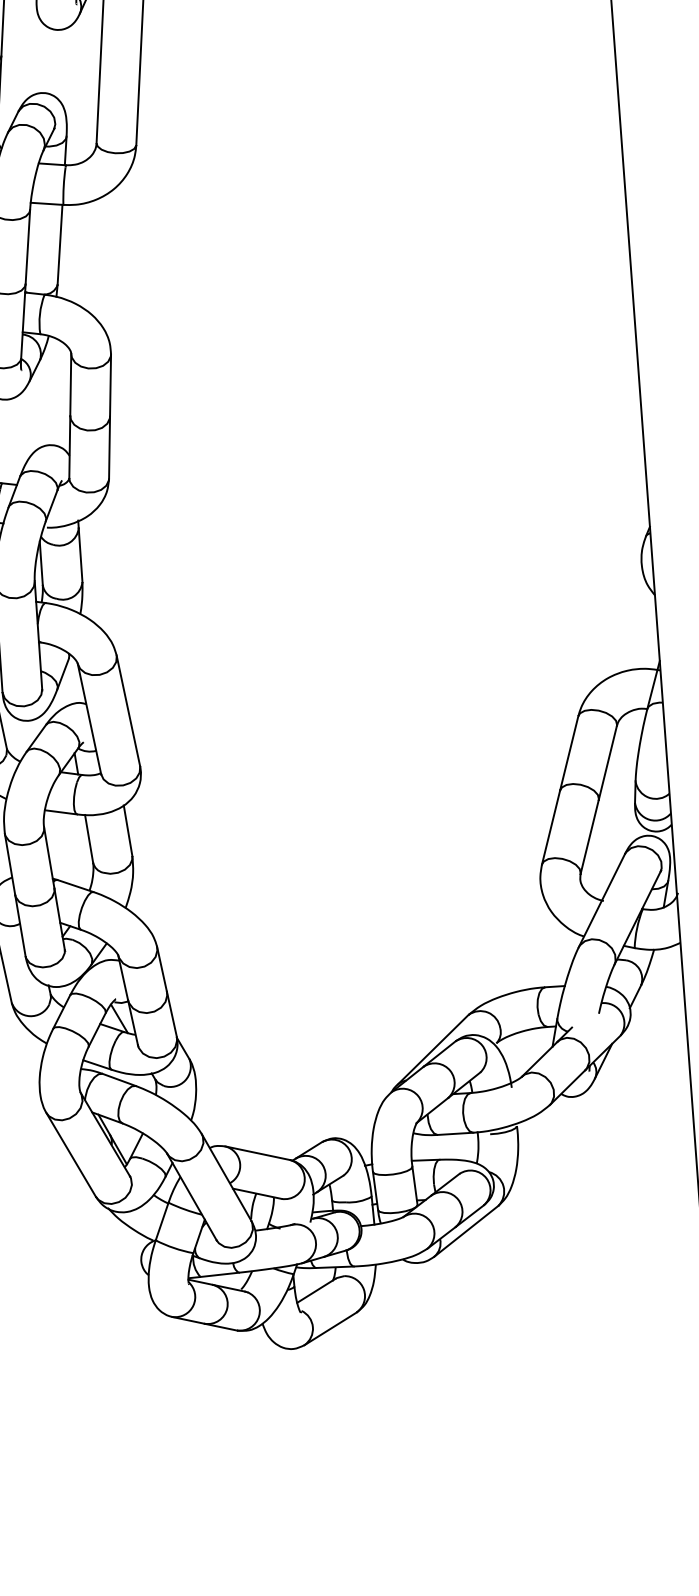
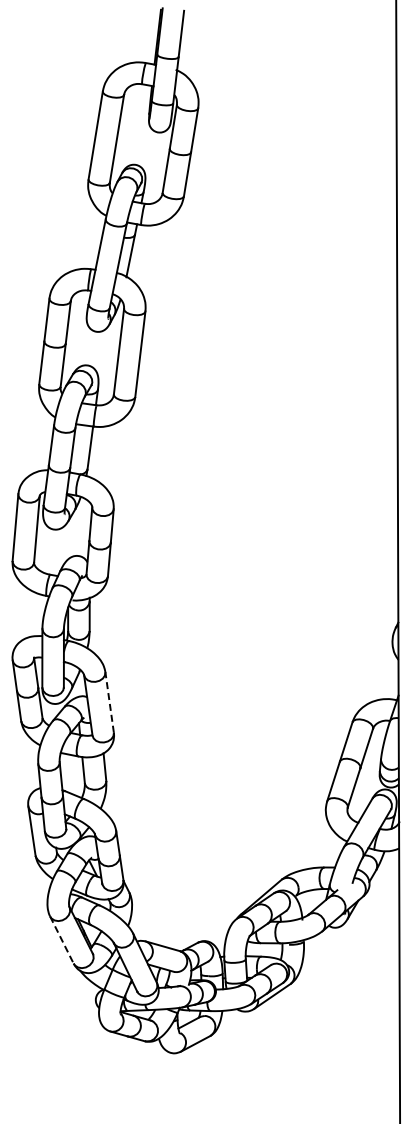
line: (128, 711) -> (109, 702), solid -> dashed
line: (72, 1155) -> (62, 940), solid -> dashed

